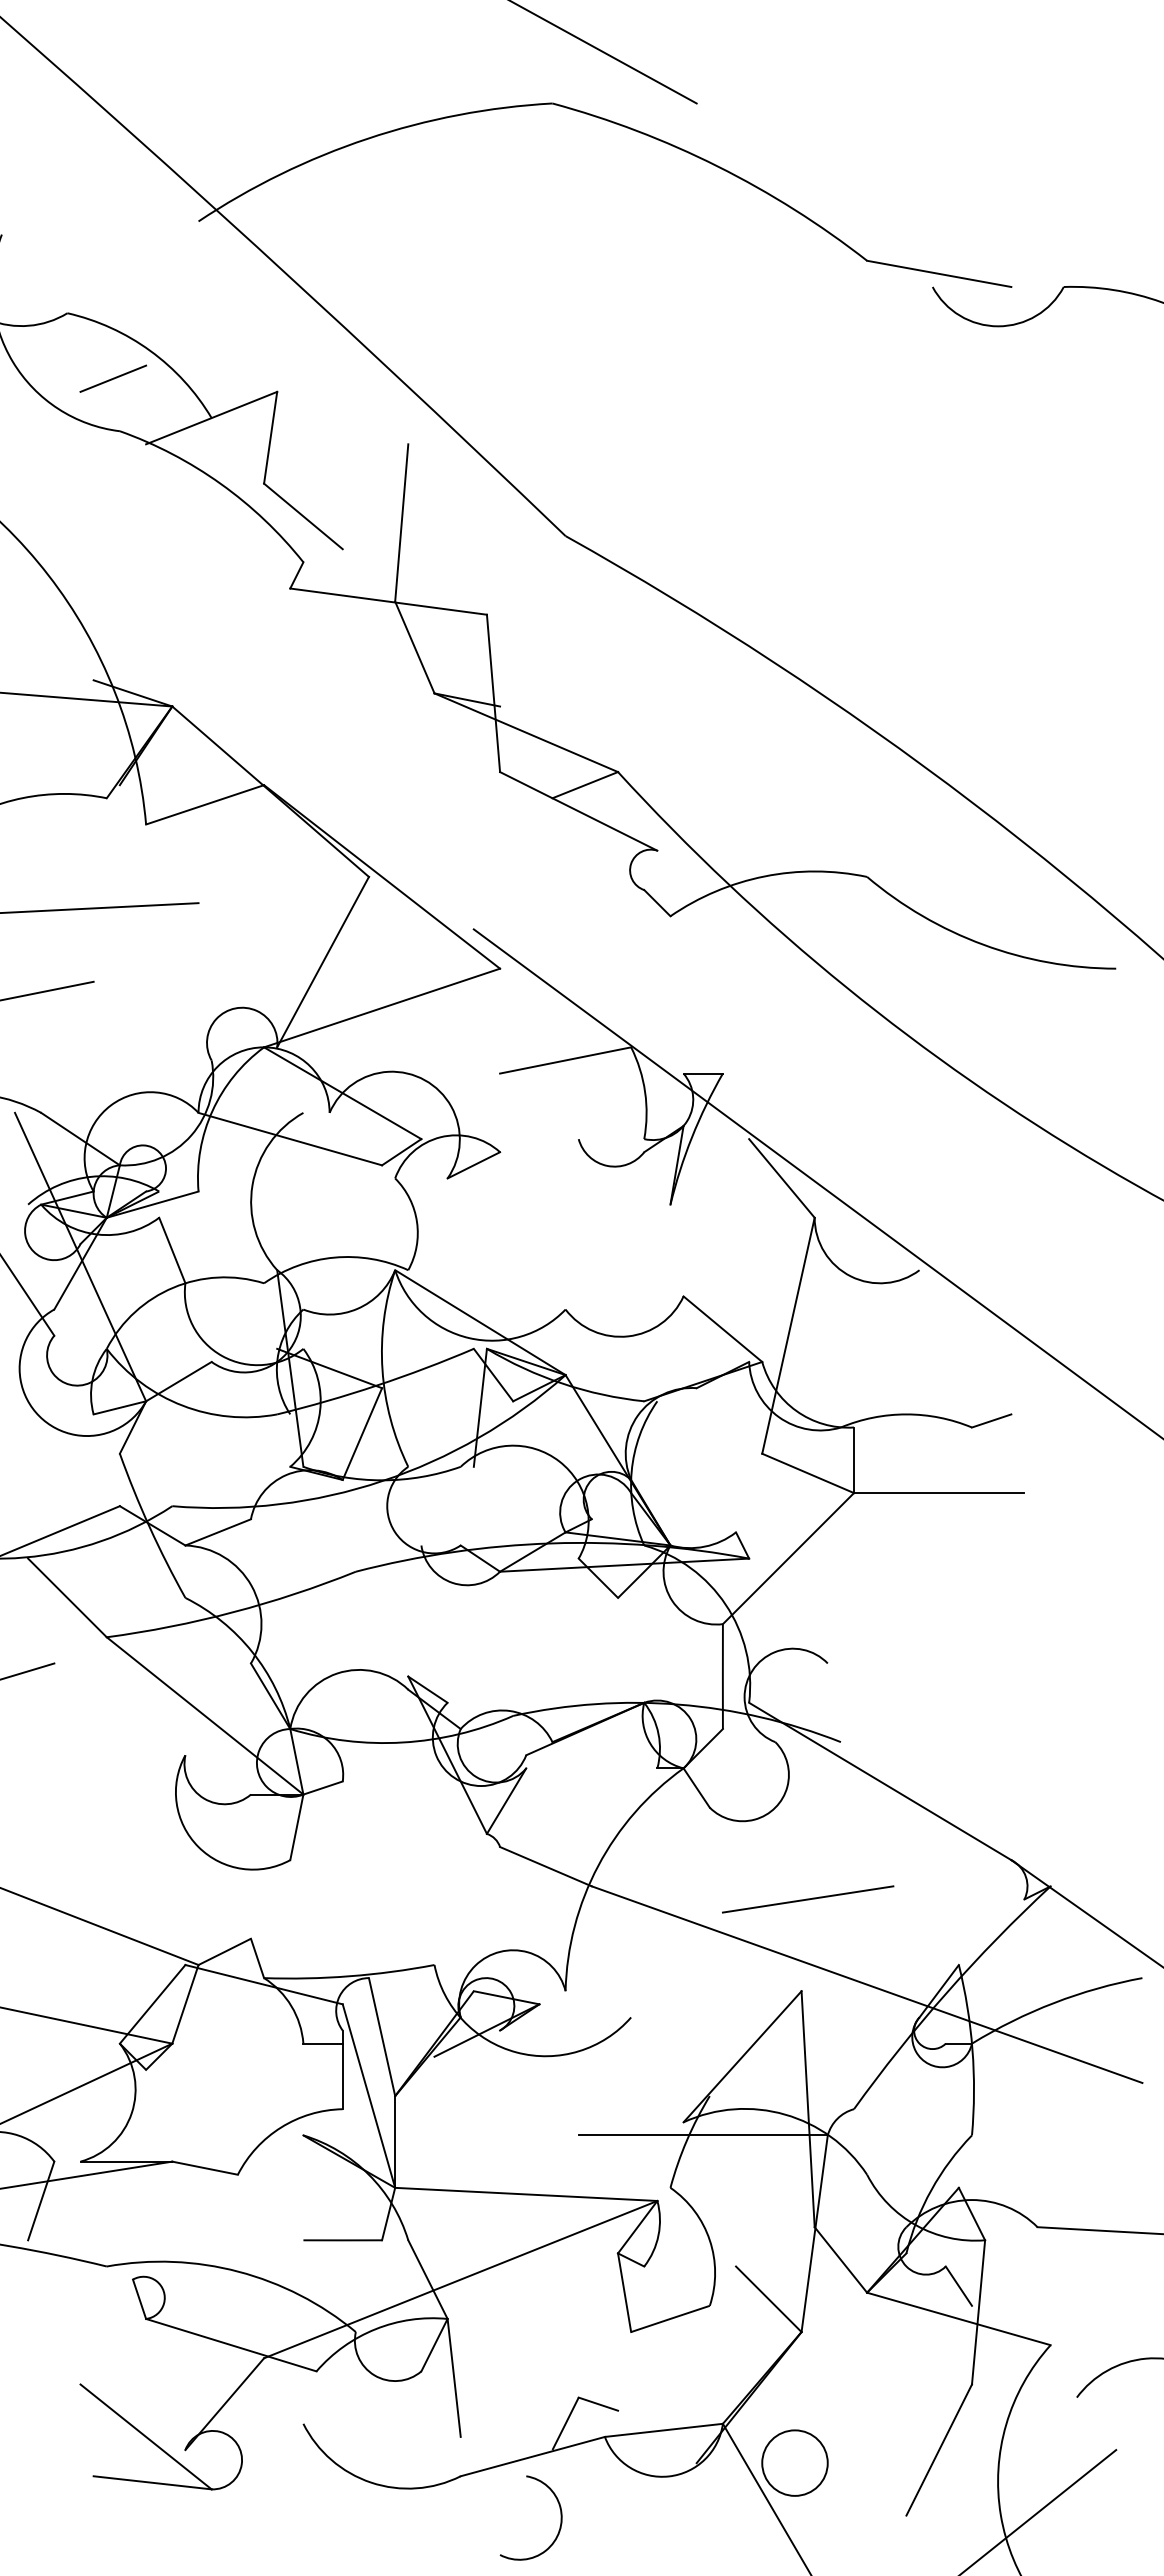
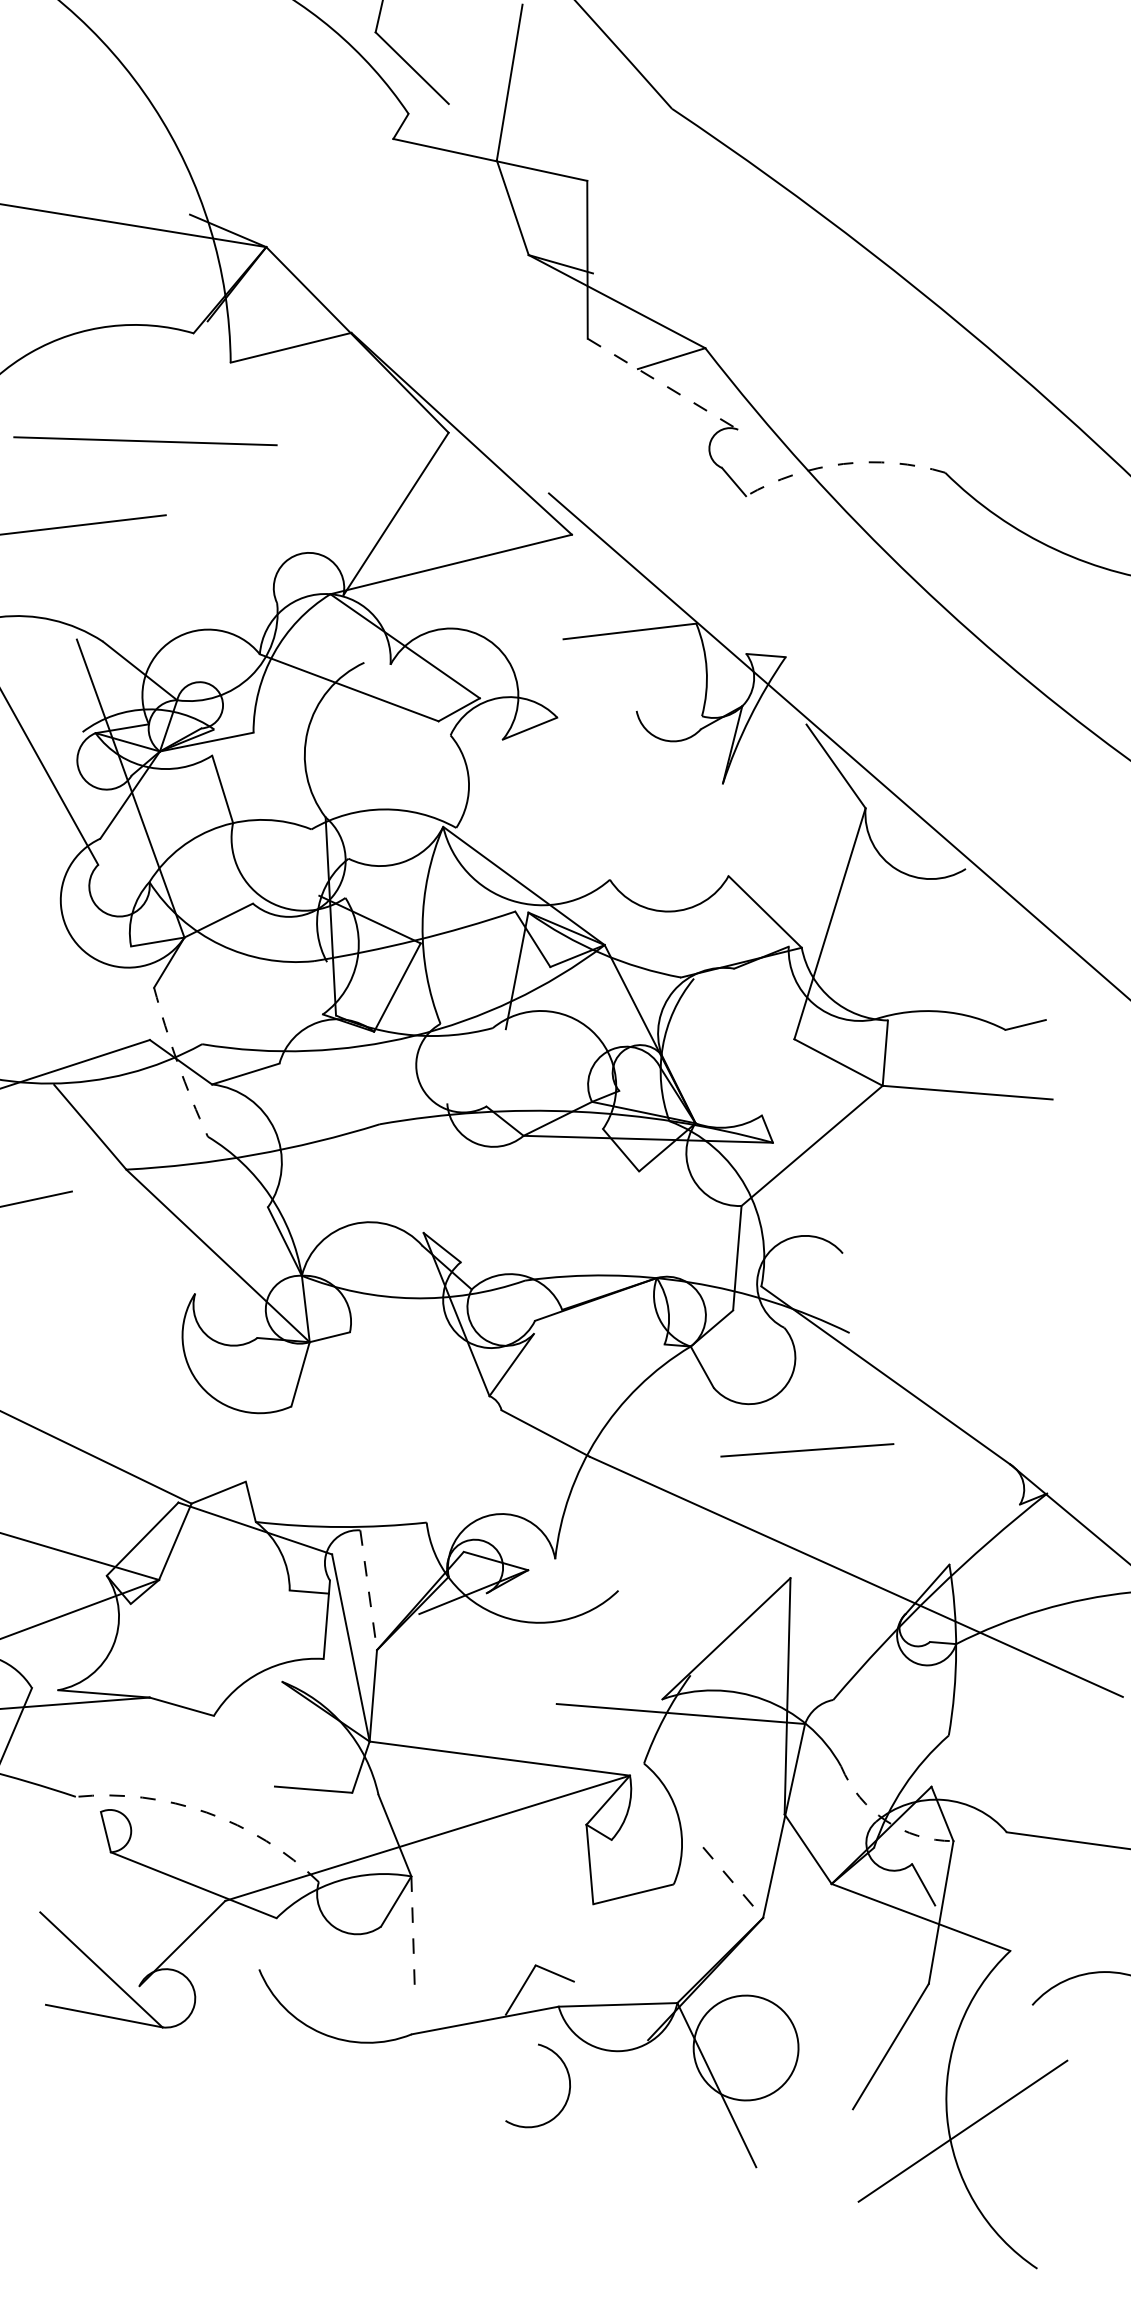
line: (578, 811) -> (662, 384), solid -> dashed
arc: (764, 876) -> (842, 464), solid -> dashed
arc: (149, 1527) -> (177, 1063), solid -> dashed
line: (808, 1899) -> (807, 1450), moved
line: (382, 2037) -> (369, 1590), solid -> dashed
arc: (916, 2225) -> (886, 1820), solid -> dashed
arc: (238, 2271) -> (206, 1812), solid -> dashed
line: (769, 2299) -> (733, 1882), solid -> dashed
line: (454, 2378) -> (413, 1936), solid -> dashed
circle: (794, 2462) -> (745, 2047), size x1.6
arc: (560, 2517) -> (568, 2088), moved

